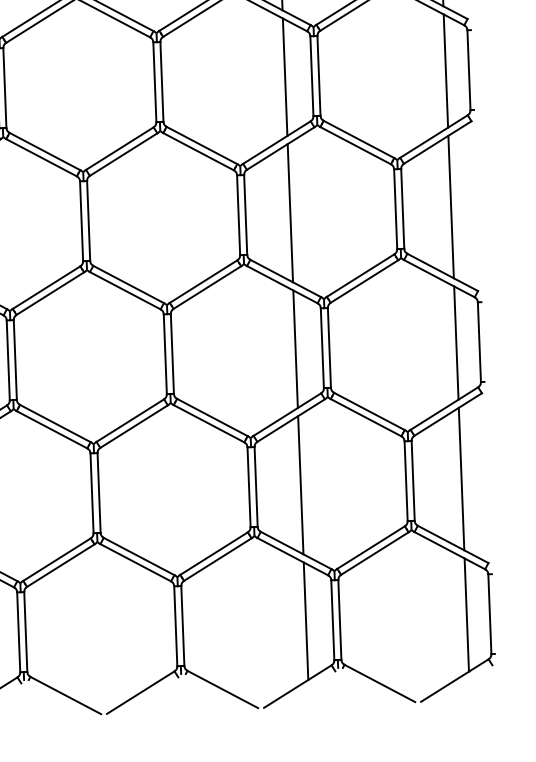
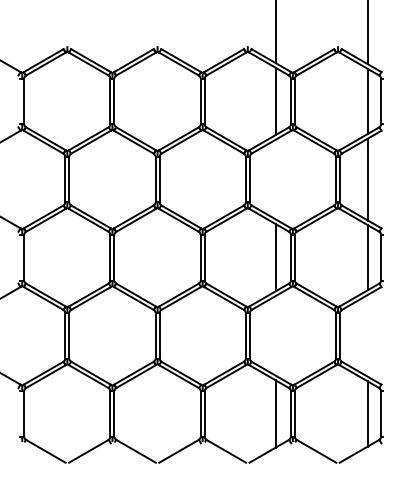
line: (290, 213) -> (275, 179), removed
line: (460, 478) -> (367, 335), removed
line: (300, 484) -> (275, 335), removed

